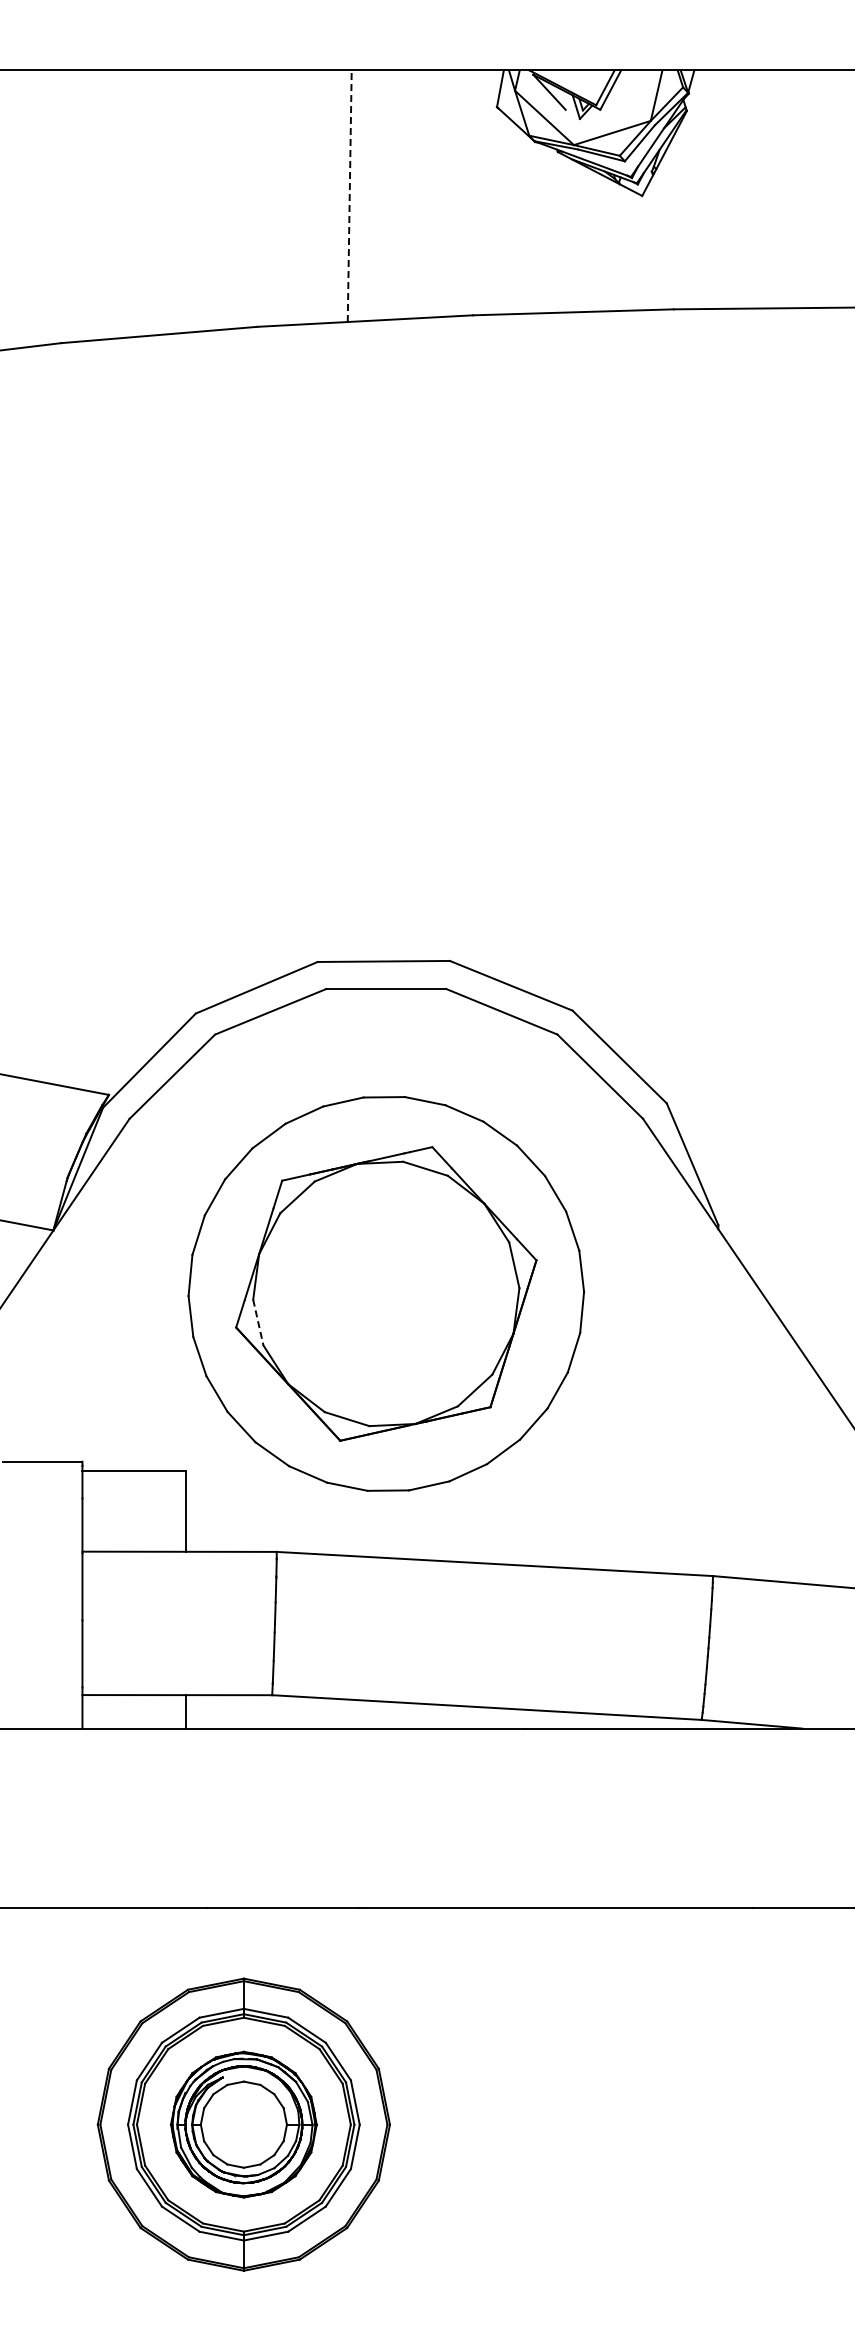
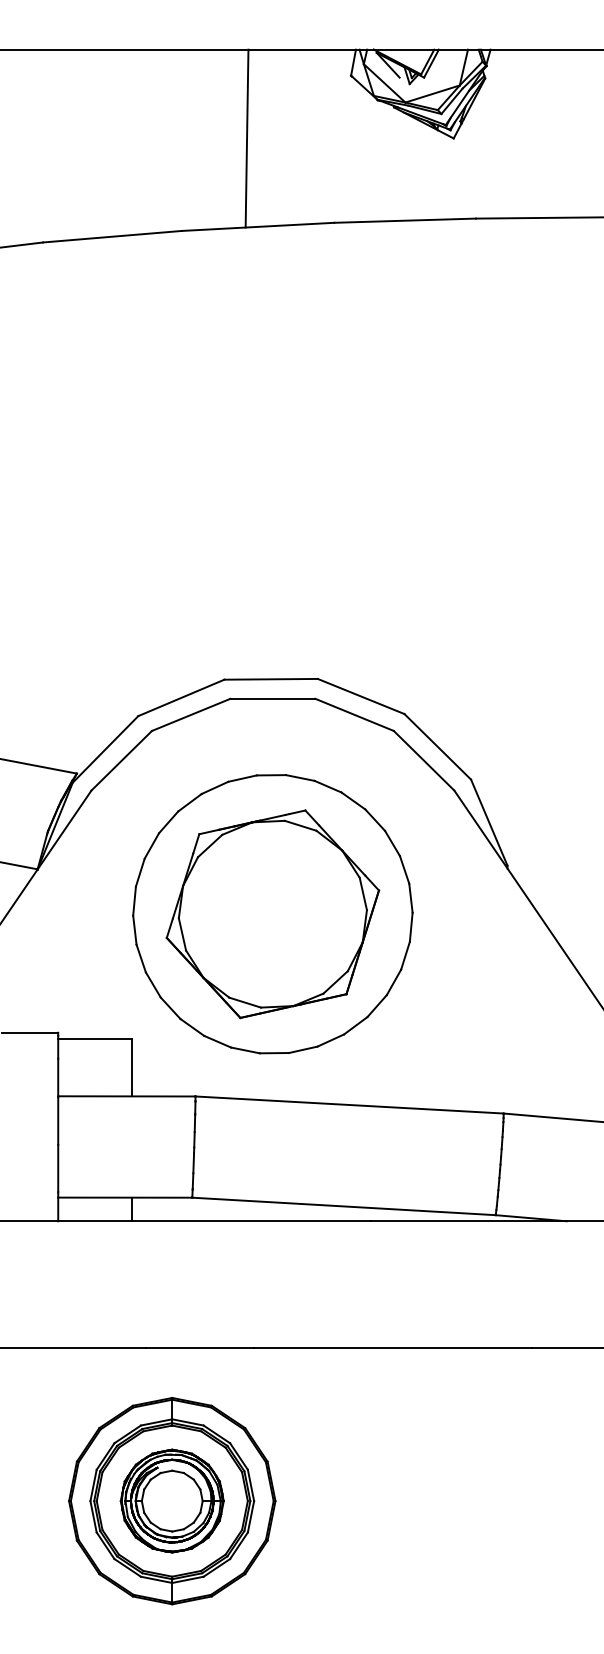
line: (349, 196) -> (246, 138), dashed -> solid
line: (258, 1323) -> (182, 935), dashed -> solid

